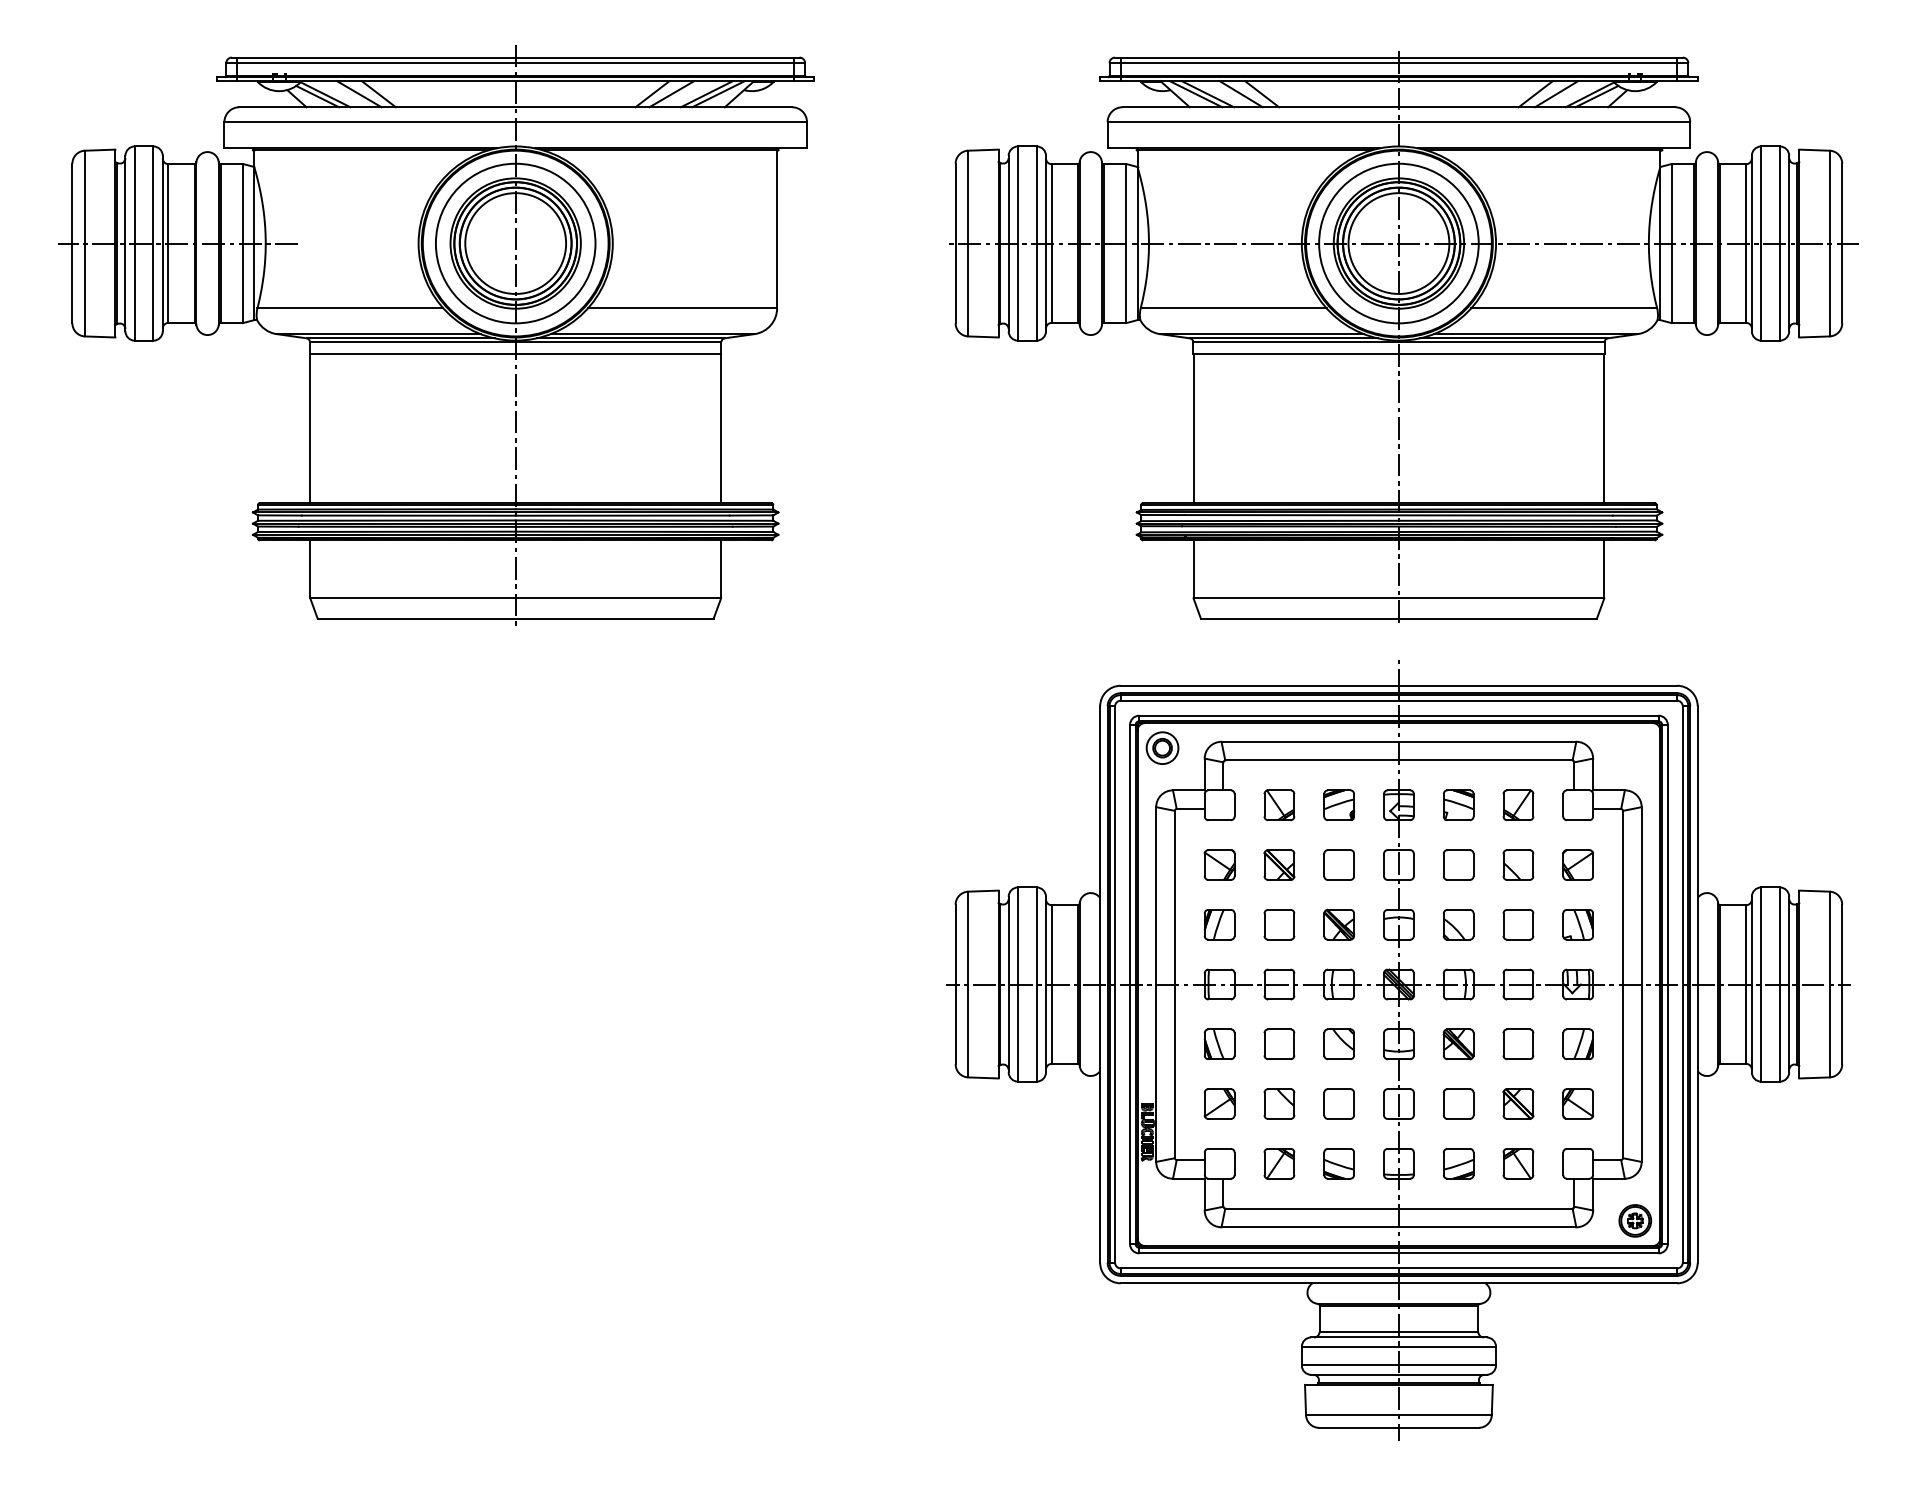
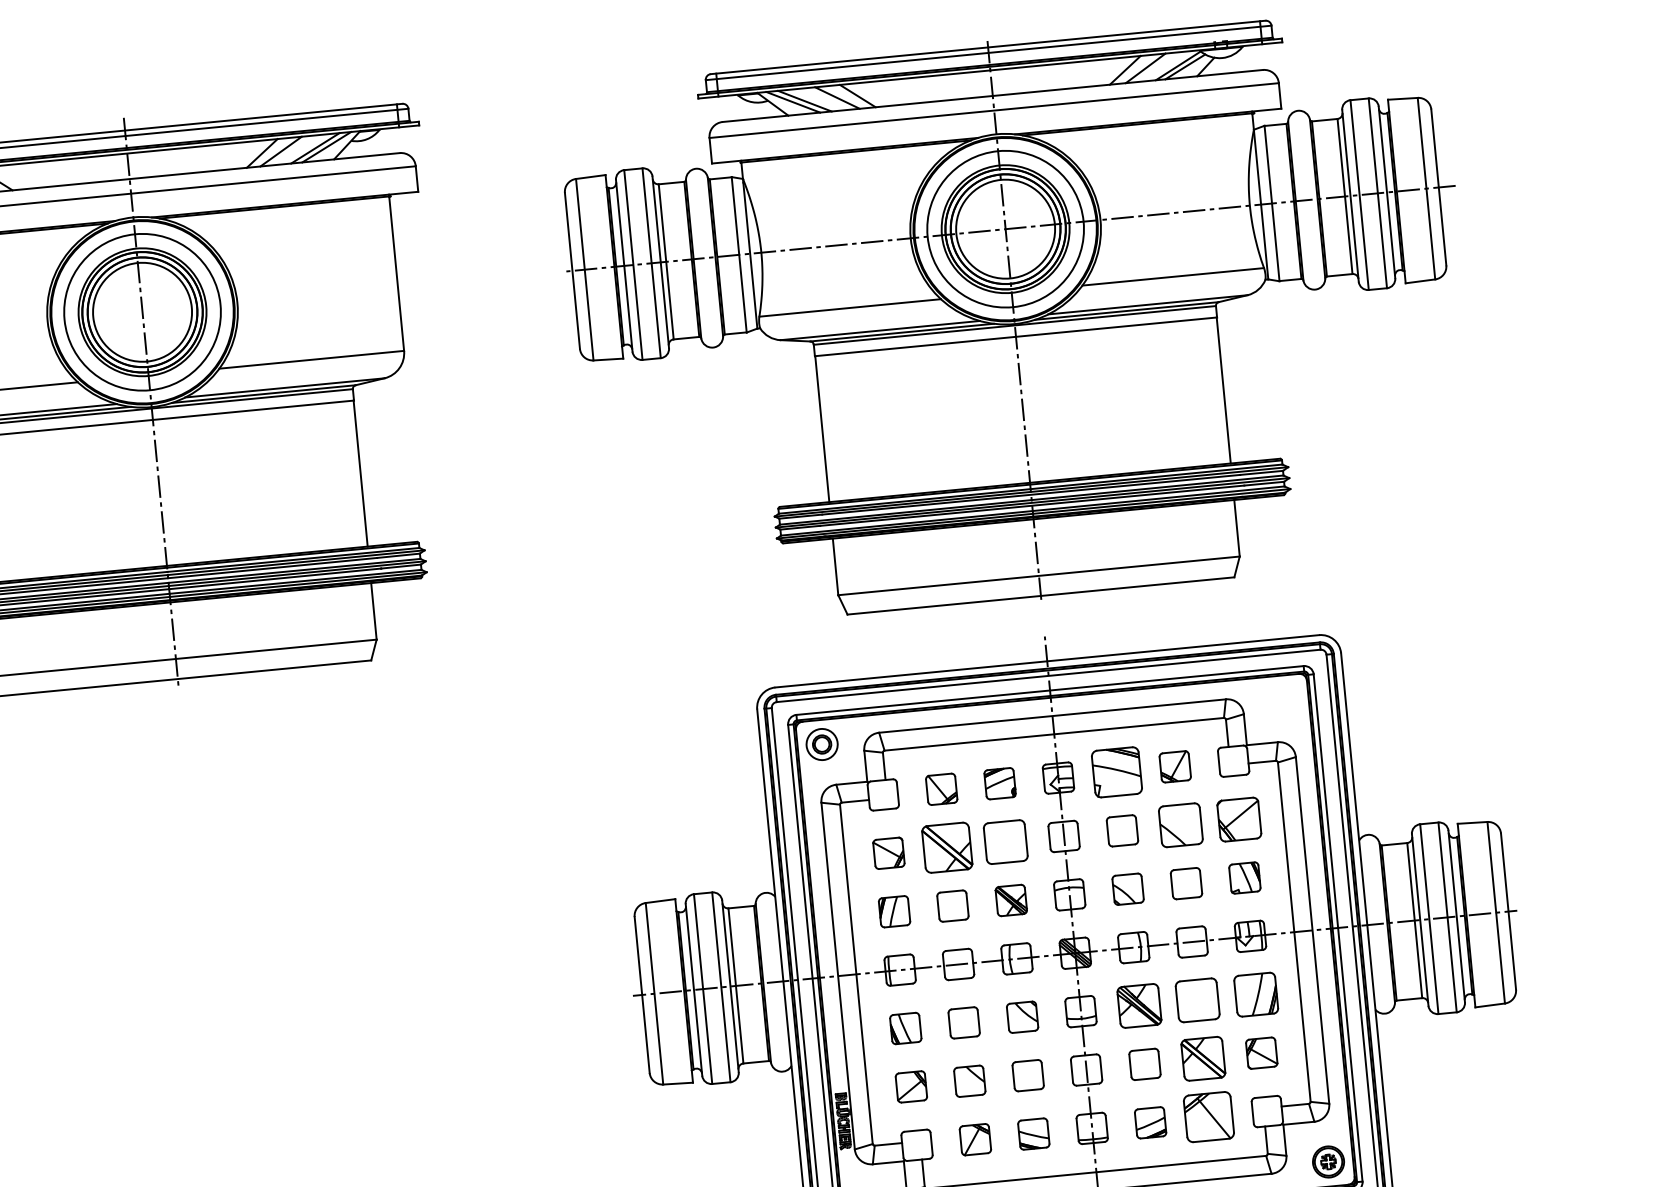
part: (1458, 805) -> (1116, 772), size x1.6
part: (1279, 864) -> (947, 847), size x1.6
part: (1338, 864) -> (1005, 841), size x1.4
part: (1518, 864) -> (1180, 824), size x1.4
part: (1577, 864) -> (1238, 819), size x1.4
part: (1458, 1044) -> (1139, 1006), size x1.4
part: (1518, 1044) -> (1197, 1000), size x1.4
part: (1577, 1044) -> (1255, 995), size x1.4
part: (1518, 1103) -> (1203, 1058), size x1.4
part: (1518, 1163) -> (1209, 1116), size x1.6

